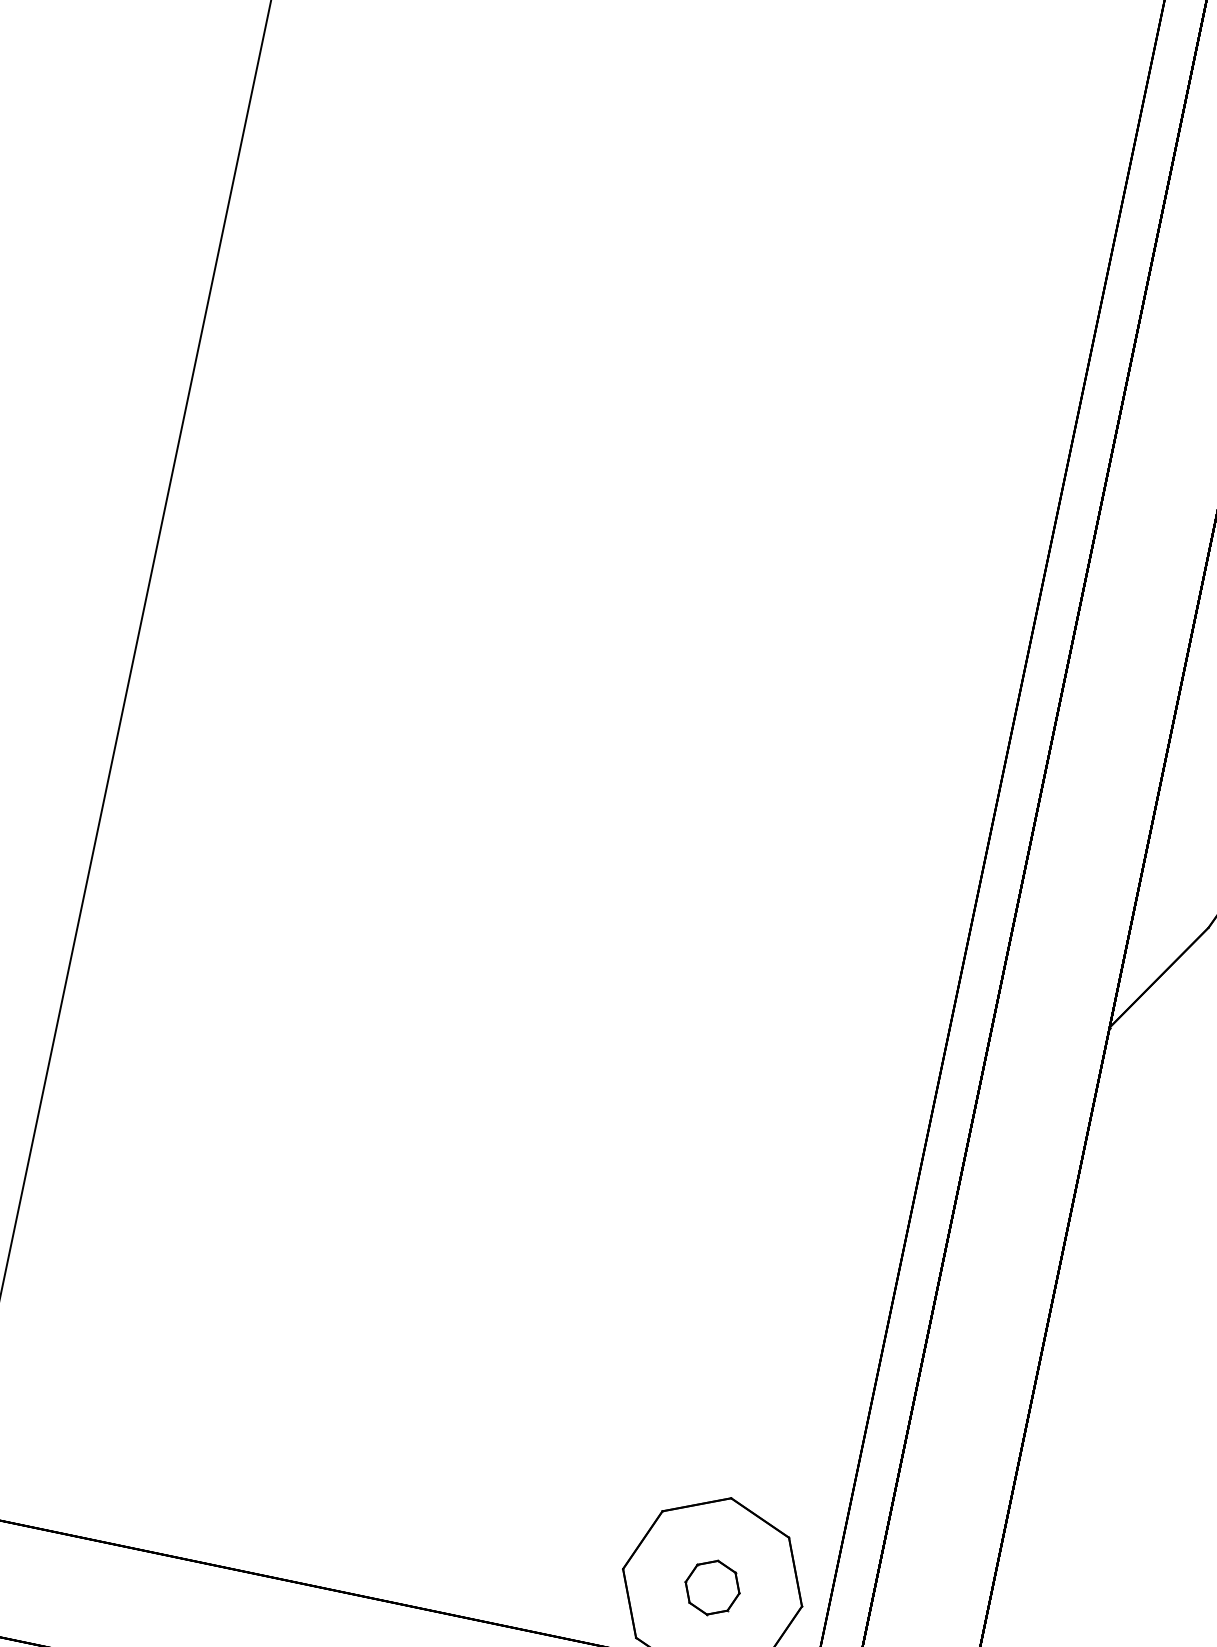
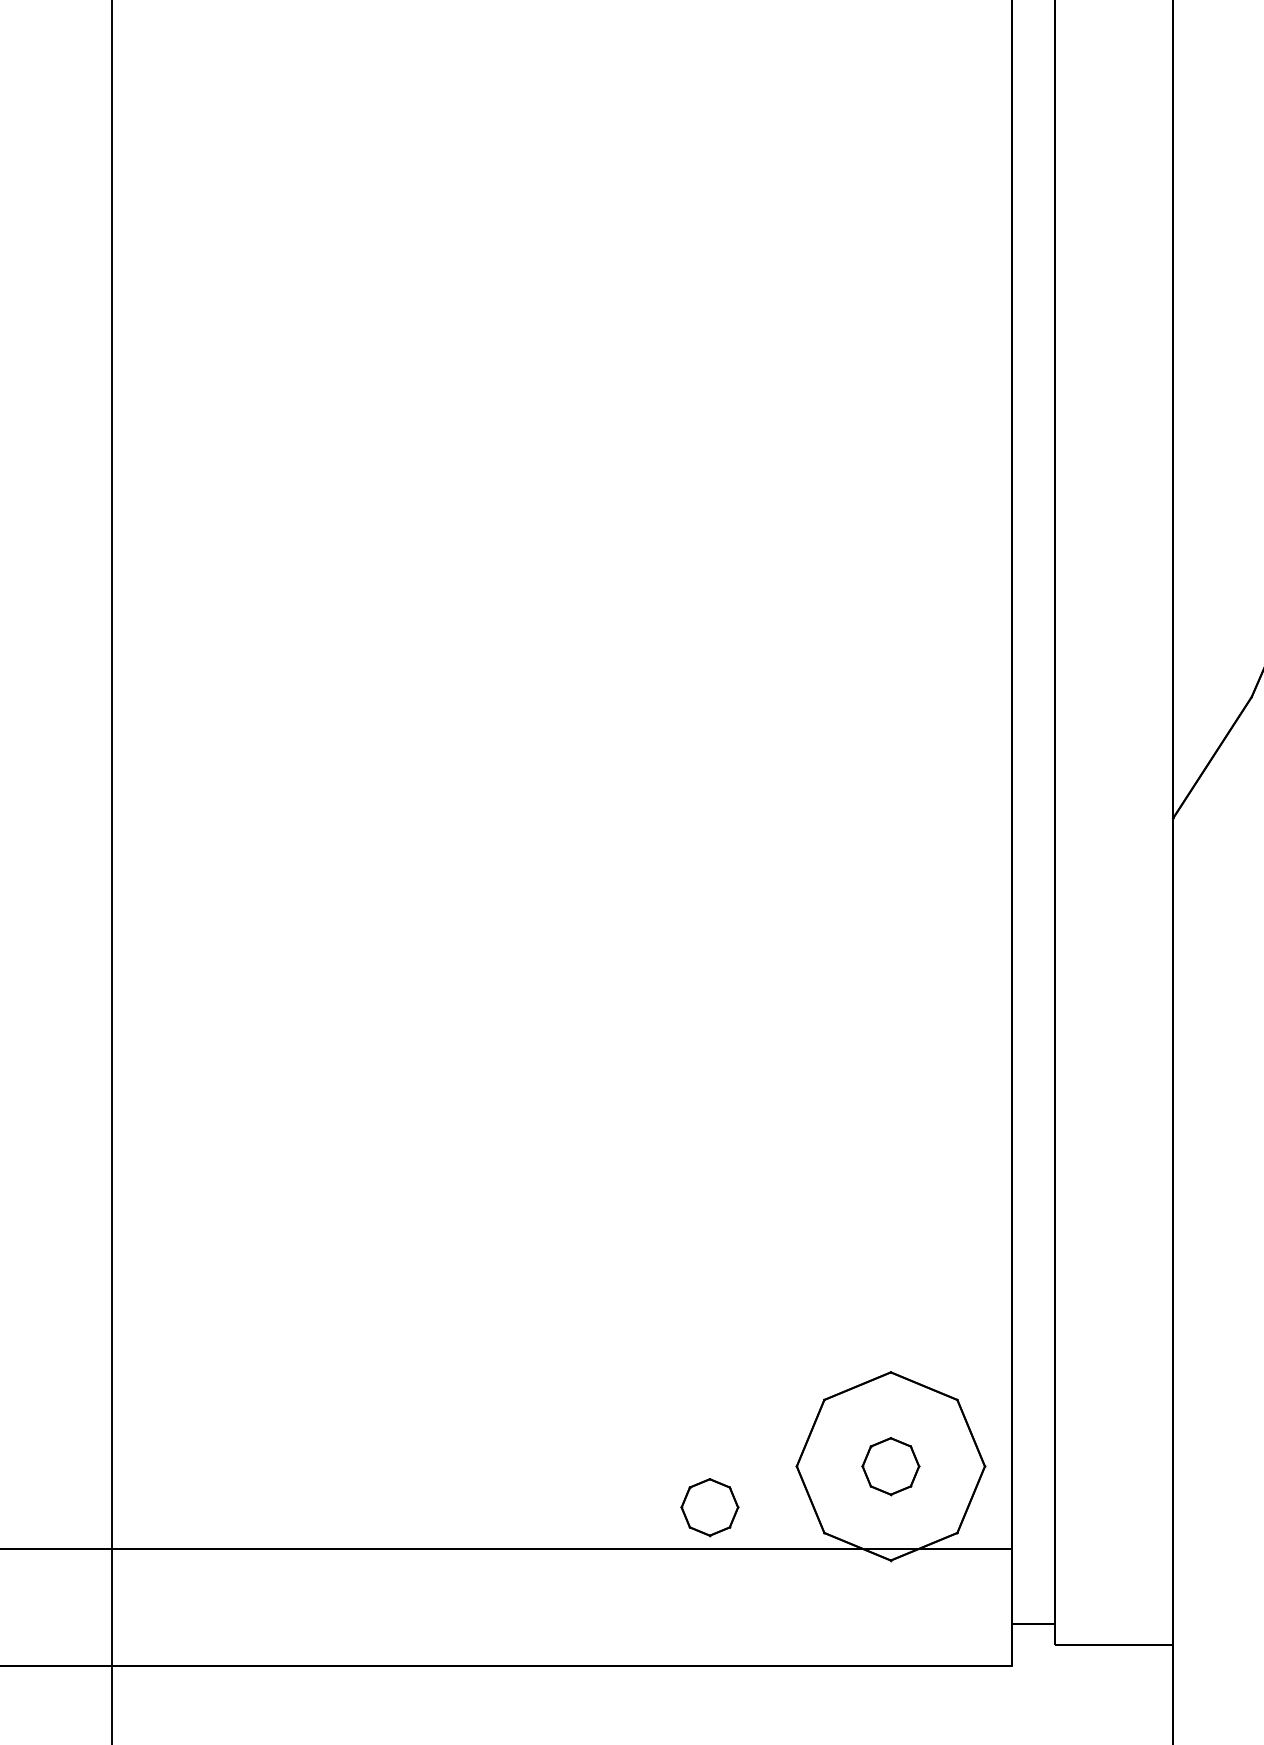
part: (531, 1590) -> (709, 1507), added

